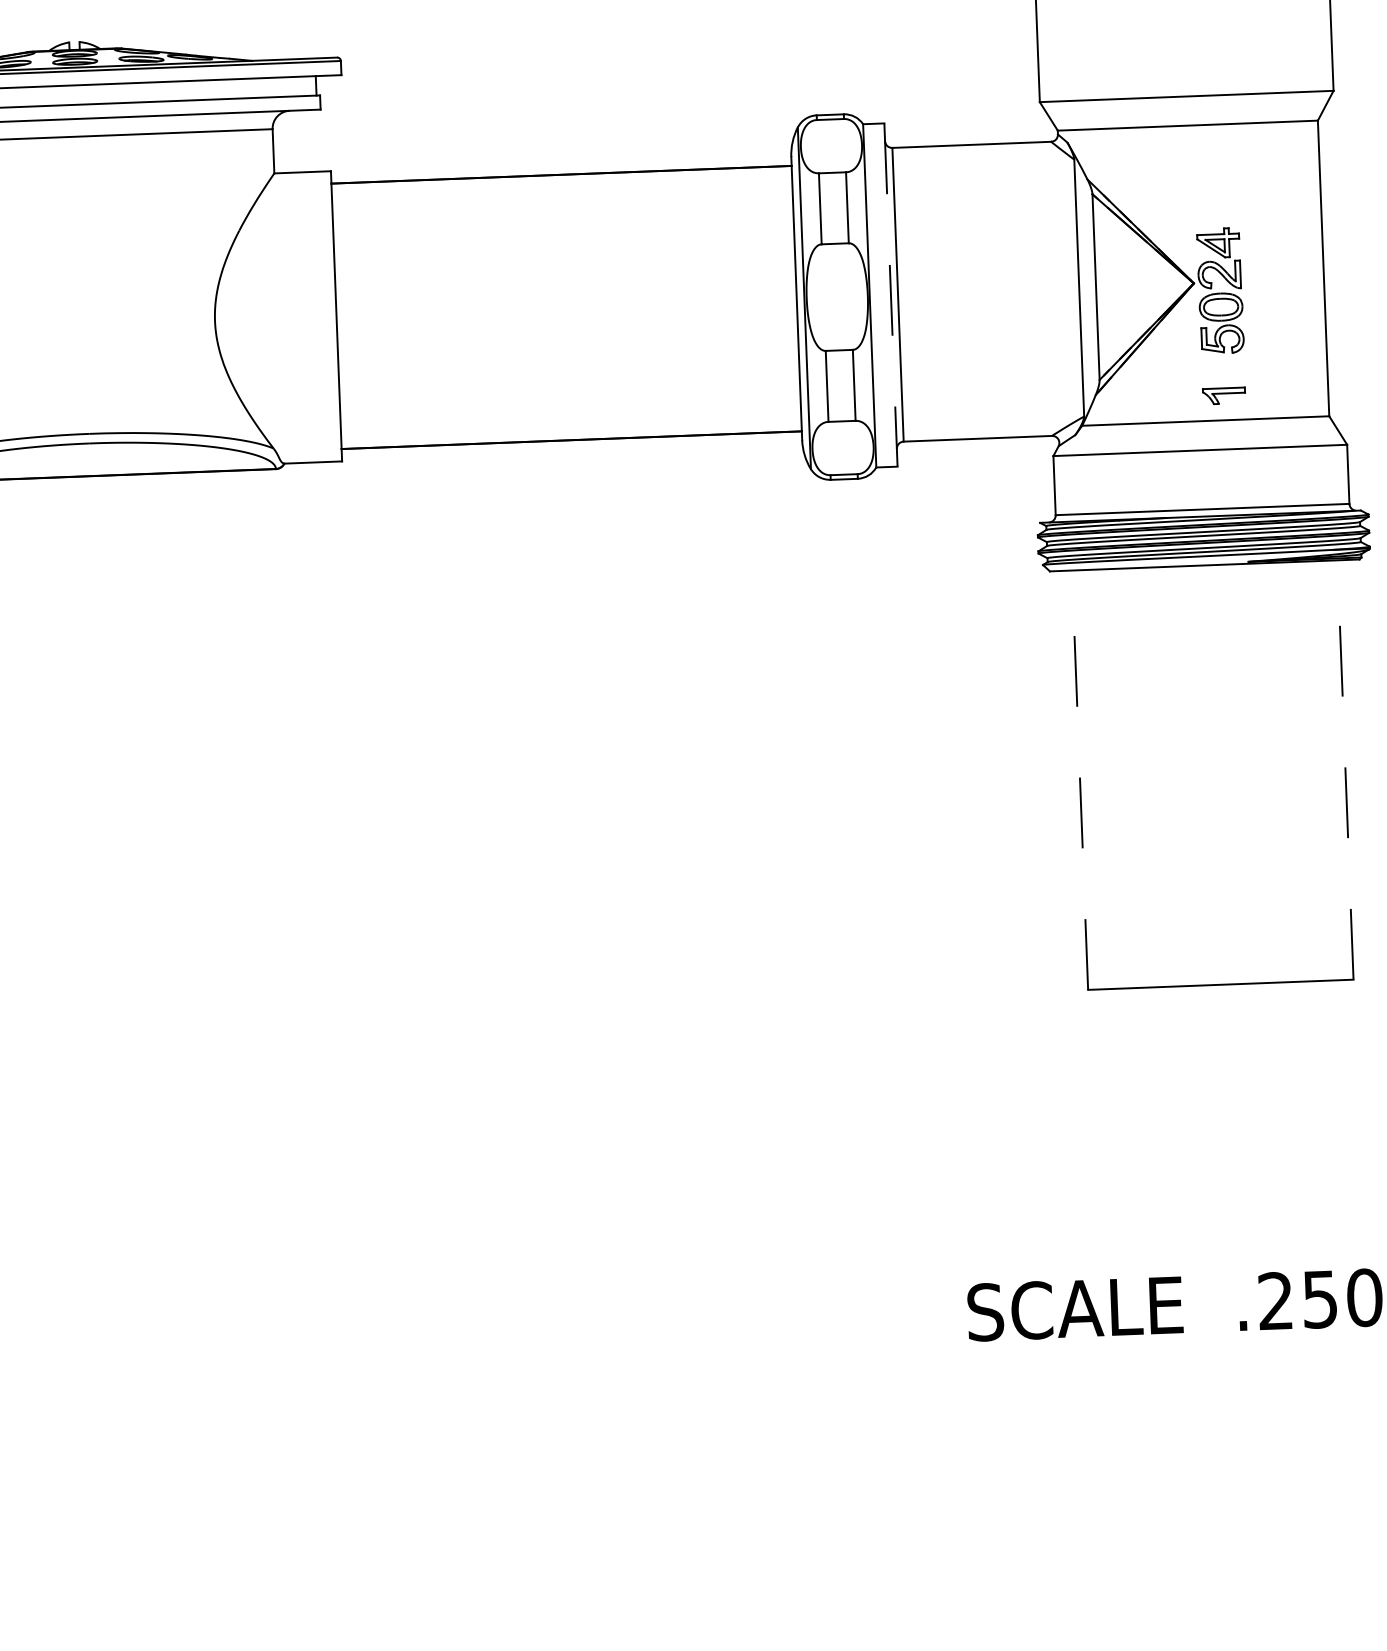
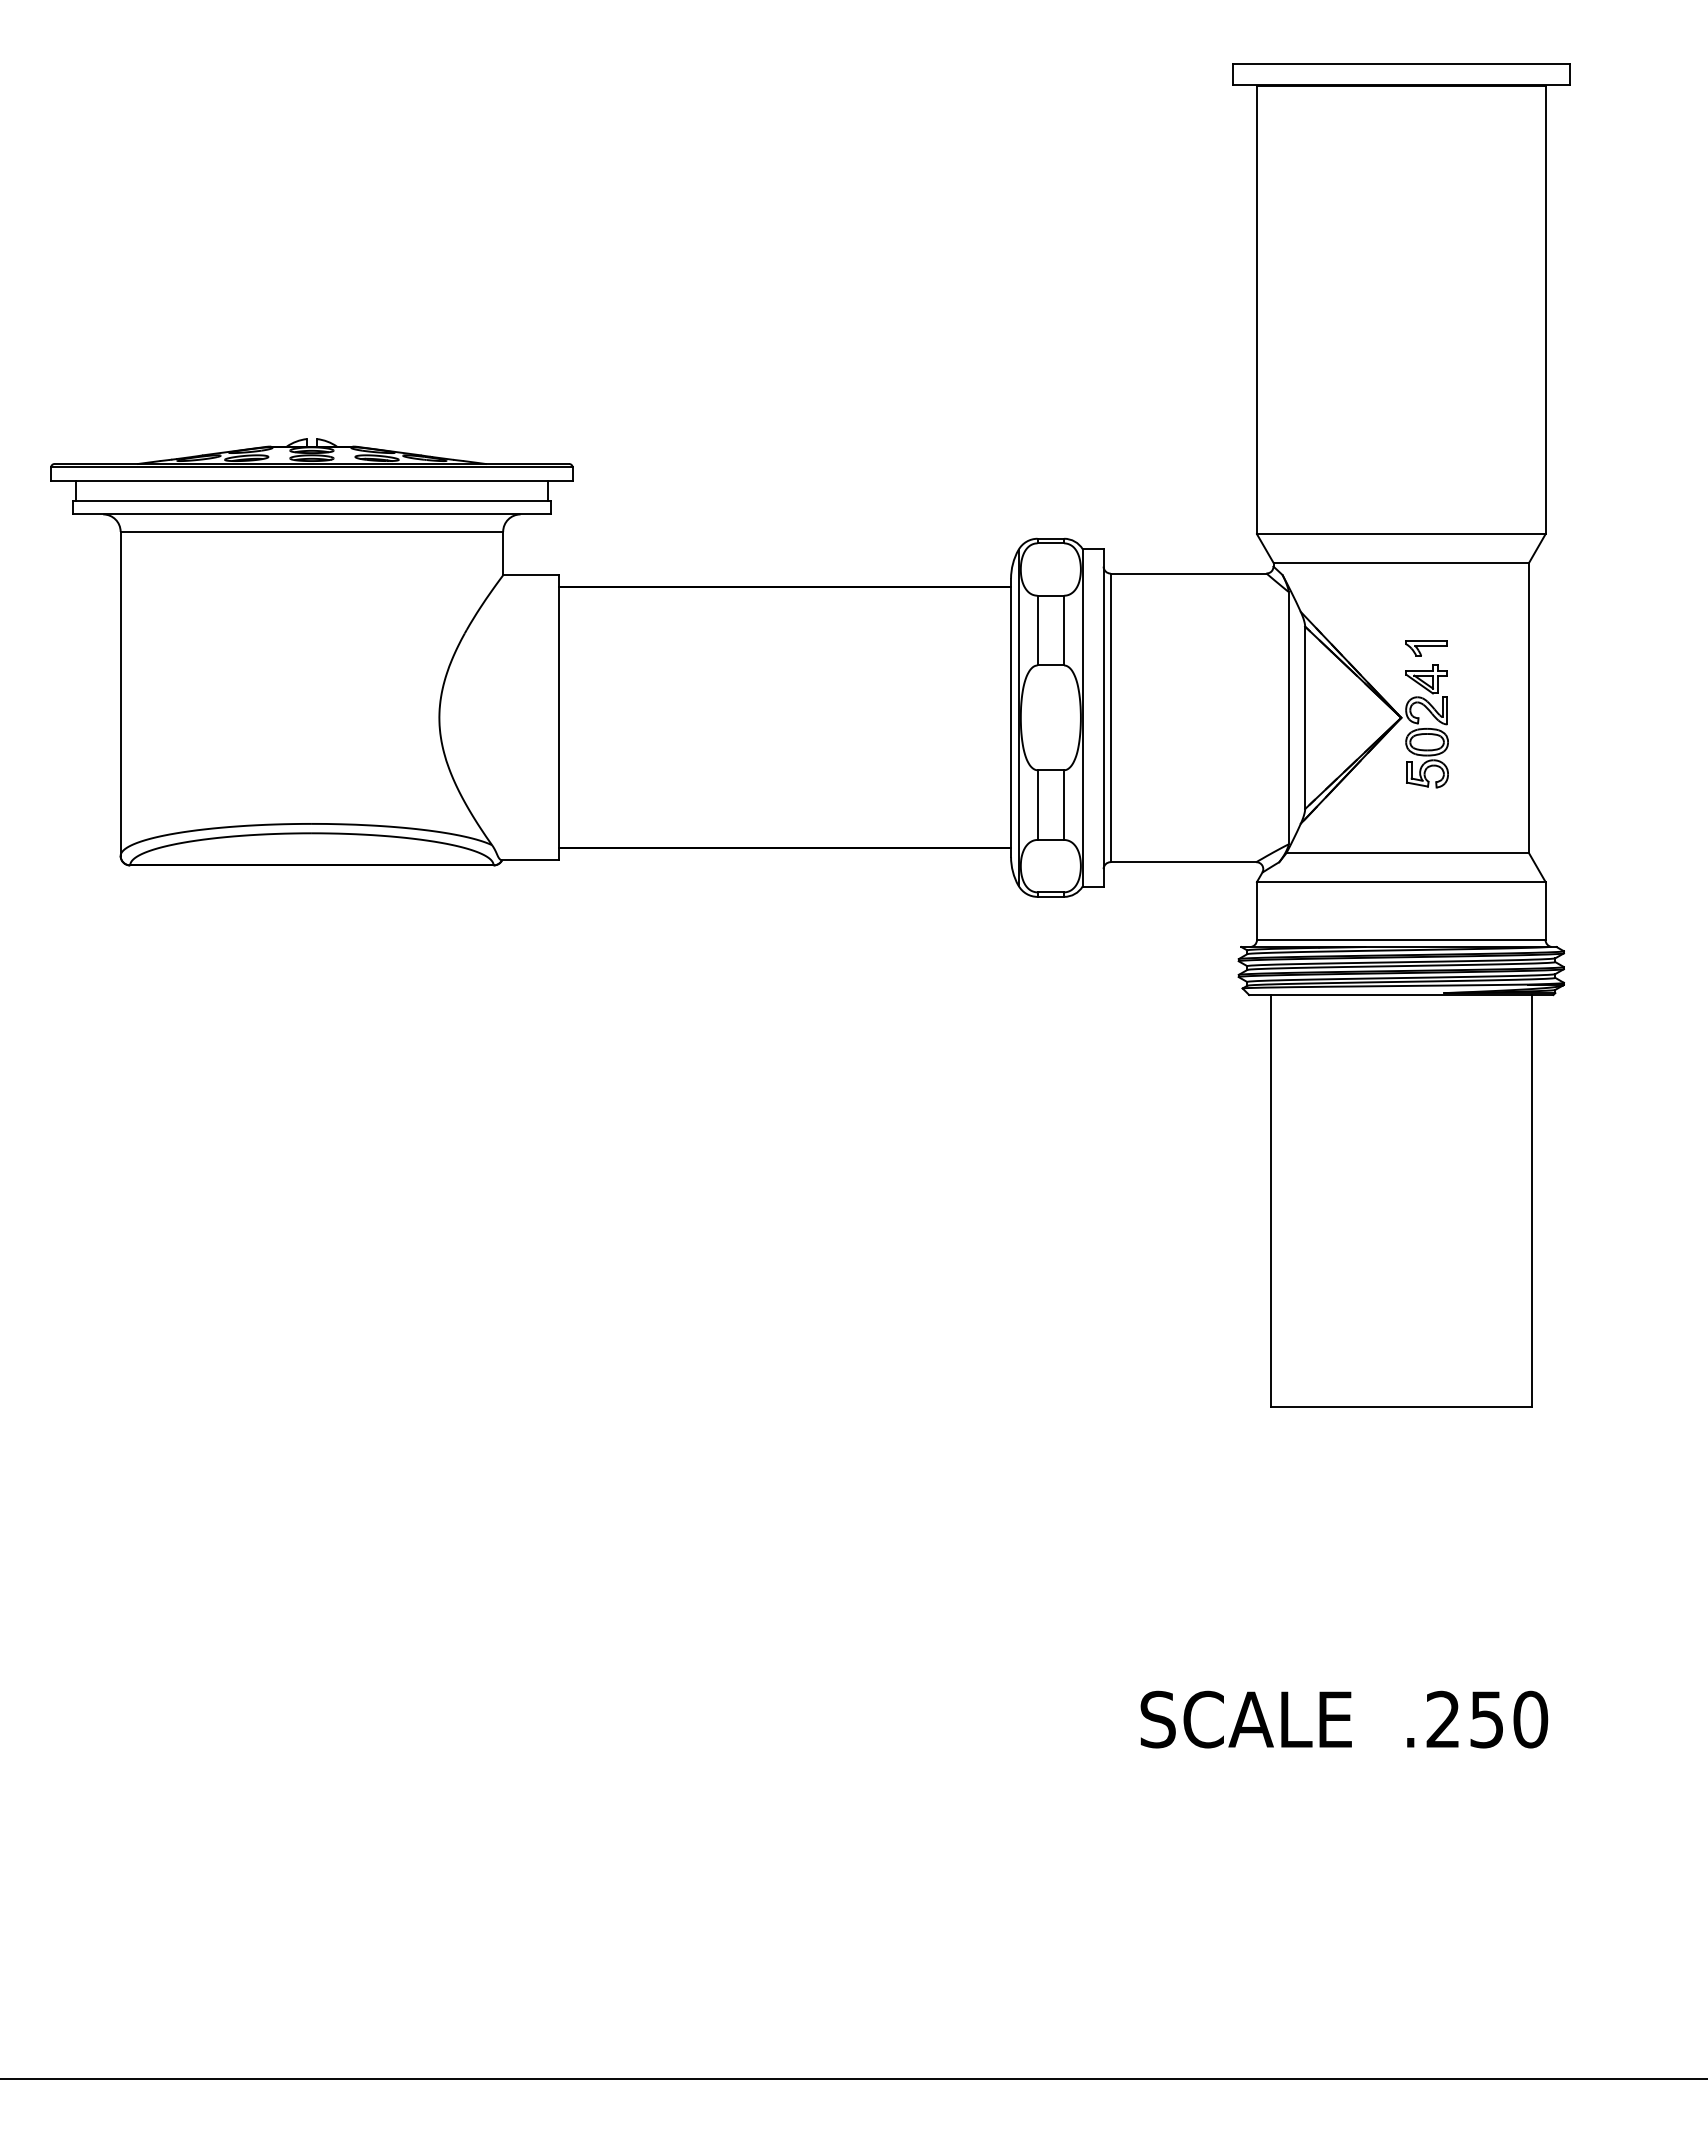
line: (890, 294) -> (1103, 717), dashed -> solid
part: (1223, 396) -> (1426, 648), moved
line: (1345, 769) -> (1531, 1200), dashed -> solid
line: (1079, 779) -> (1270, 1200), dashed -> solid

